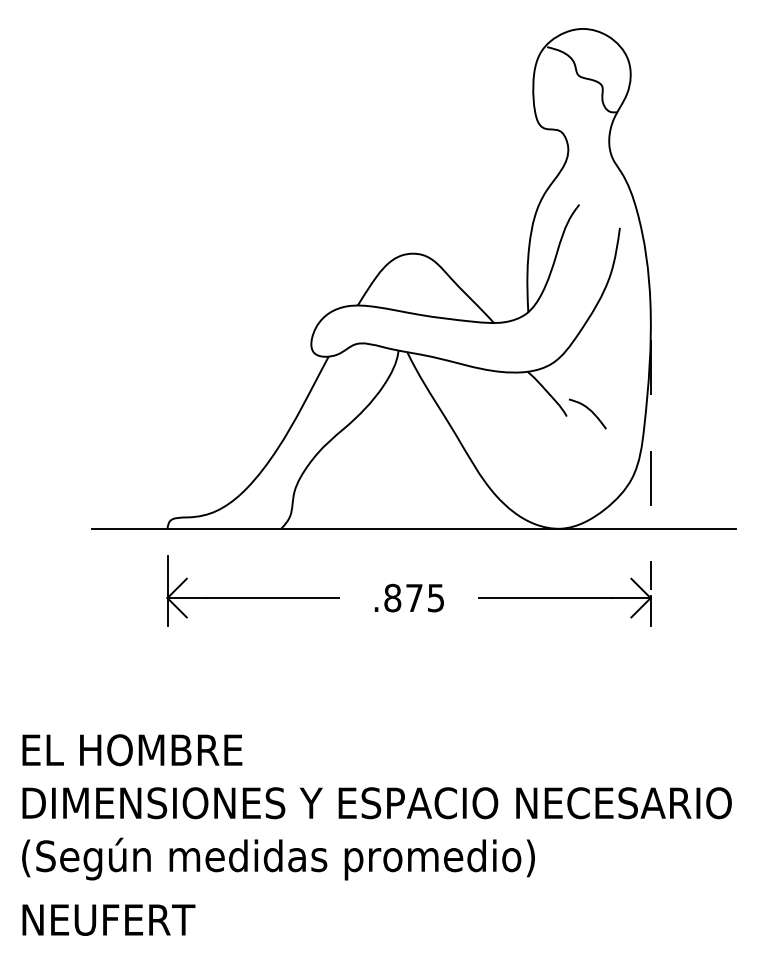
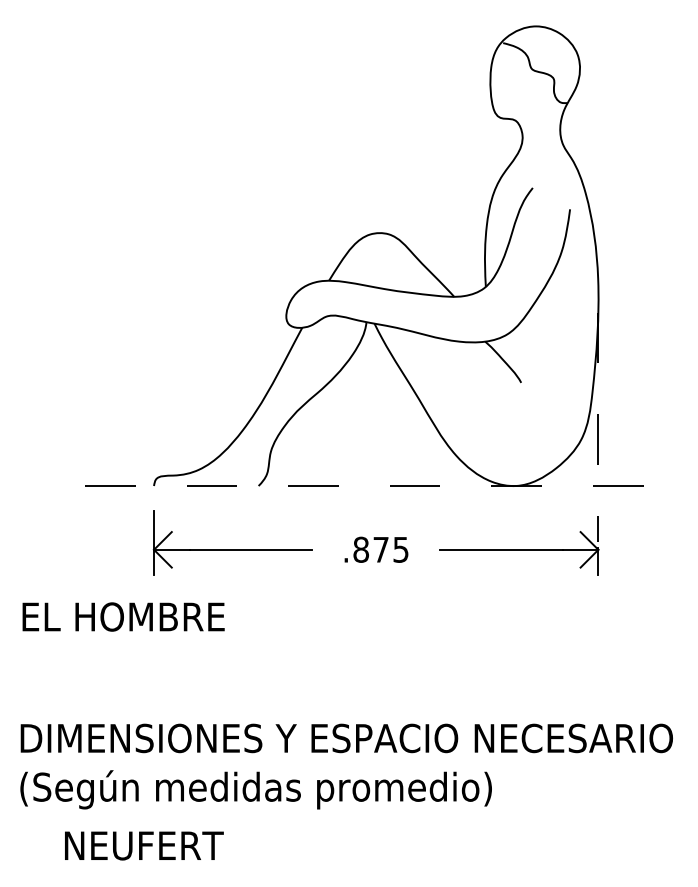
curve: (589, 410) -> (542, 377), removed
line: (414, 528) -> (381, 485), solid -> dashed
text: (132, 750) -> (123, 617), moved
text: (108, 919) -> (143, 845), moved

